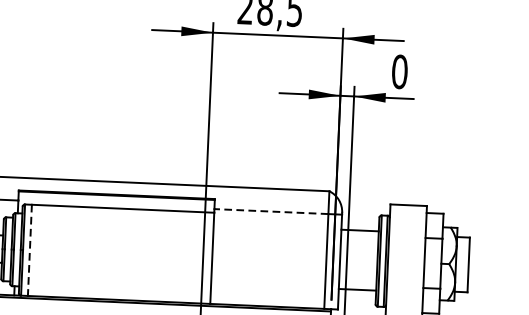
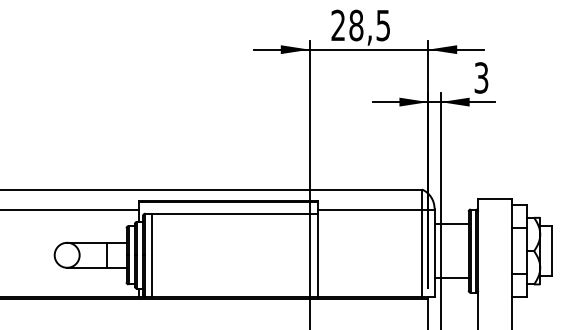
text: (399, 71) -> (481, 77), 0 -> 3
line: (270, 211) -> (369, 210), dashed -> solid
line: (29, 250) -> (151, 255), dashed -> solid

